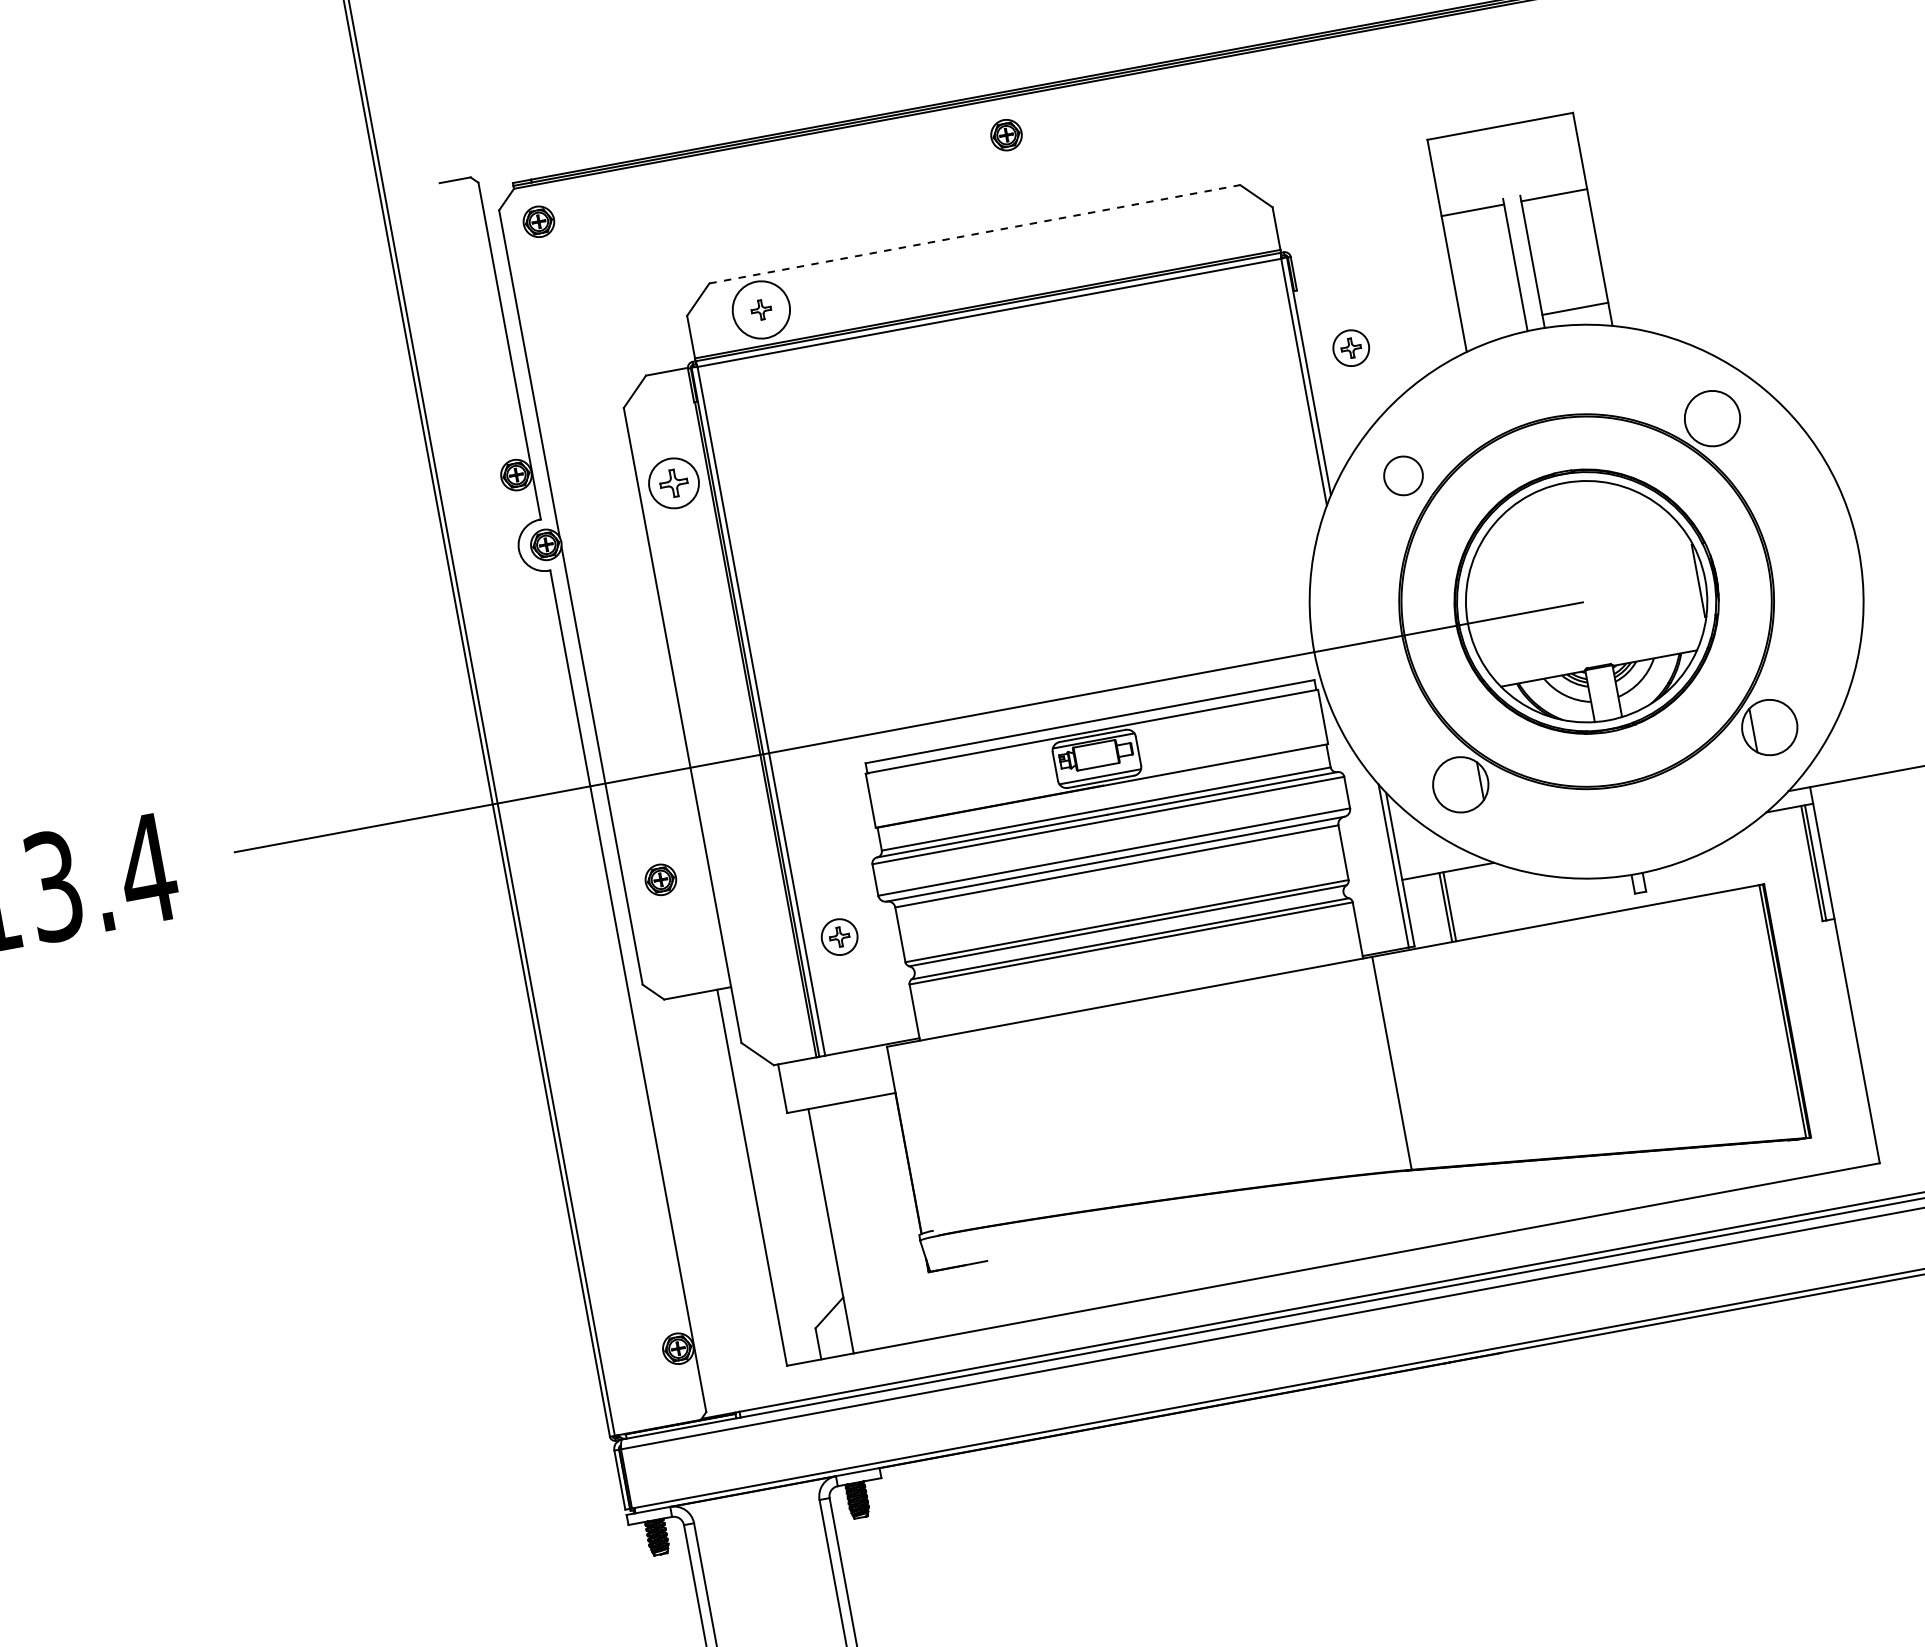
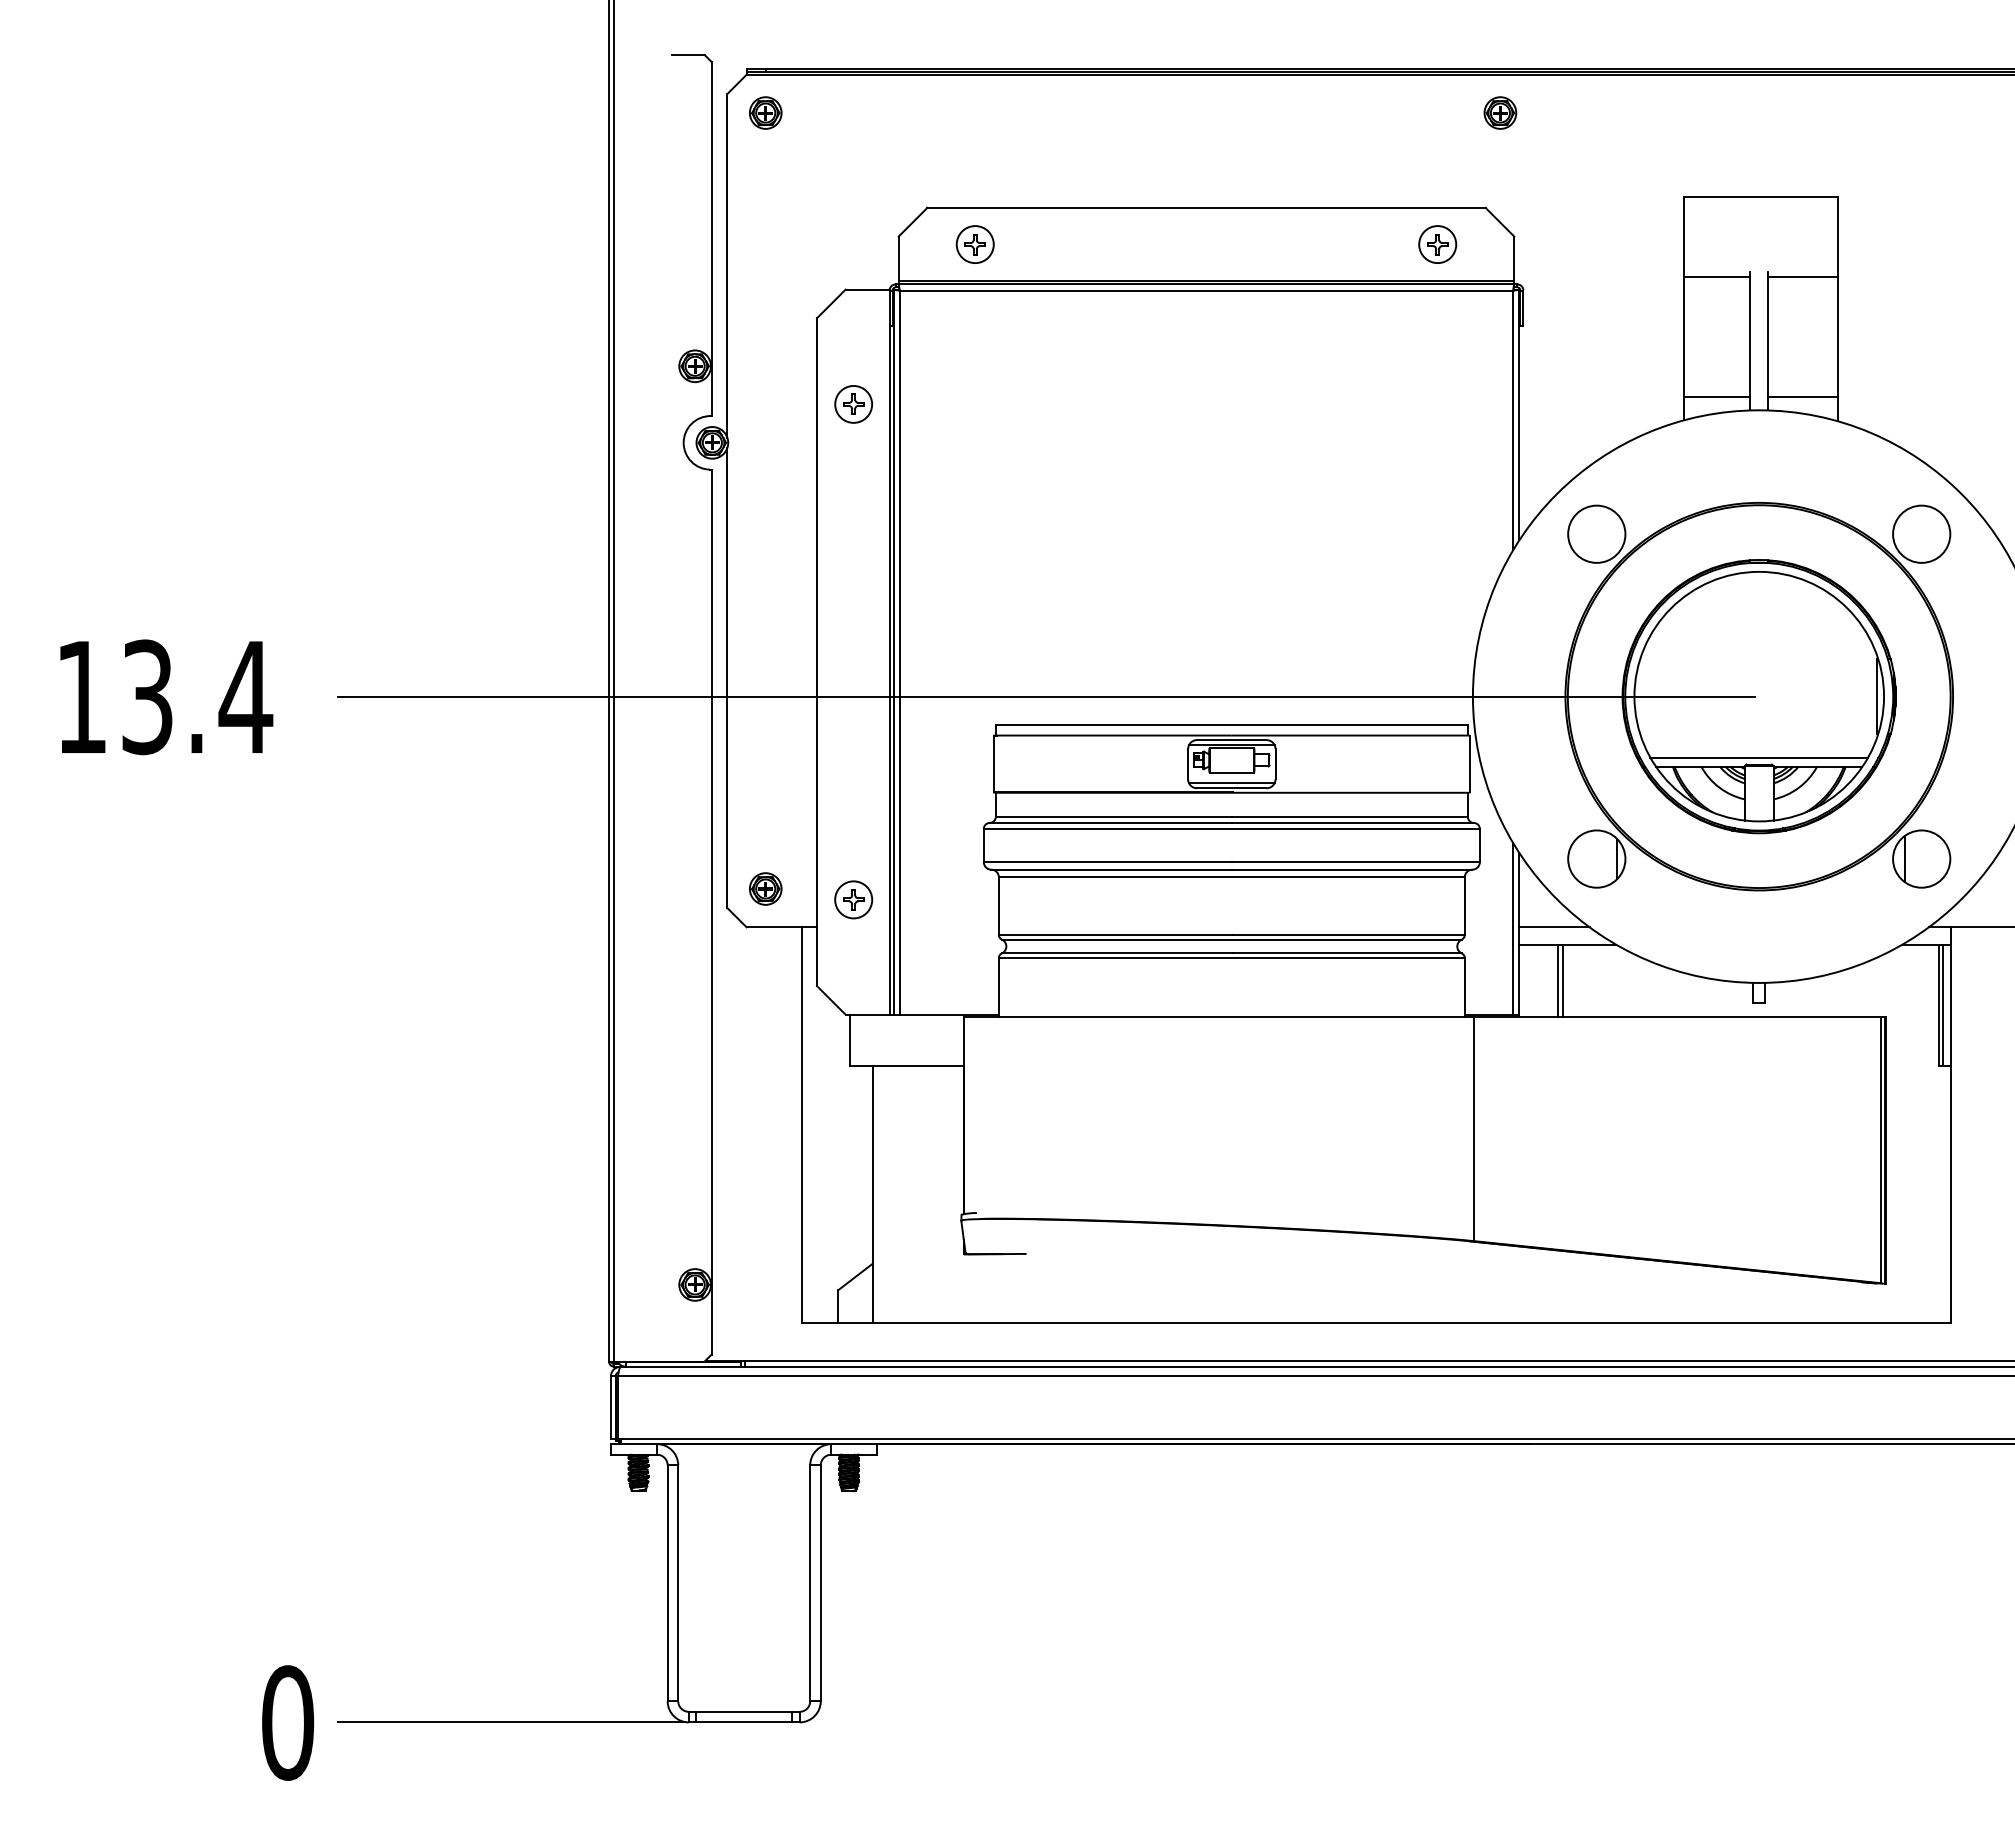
part: (1006, 134) -> (1500, 112), moved
line: (974, 233) -> (1206, 207), dashed -> solid
circle: (760, 310) -> (974, 244), size x0.62
line: (1494, 323) -> (1717, 396), added
part: (1351, 348) -> (1437, 244), moved
circle: (1403, 475) -> (1596, 533), size x1.43
part: (673, 483) -> (853, 404), size x0.71
line: (1597, 659) -> (1759, 757), added
line: (1432, 857) -> (1554, 927), added
part: (660, 879) -> (765, 888), moved
part: (839, 936) -> (853, 899), moved

